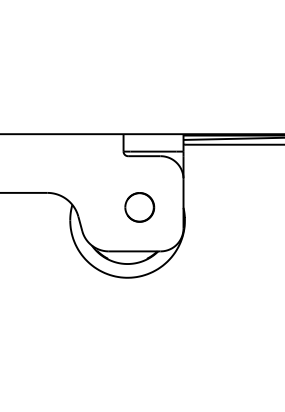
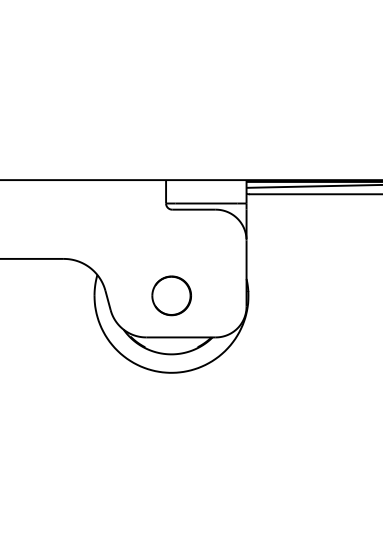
part: (139, 207) -> (171, 295), moved

